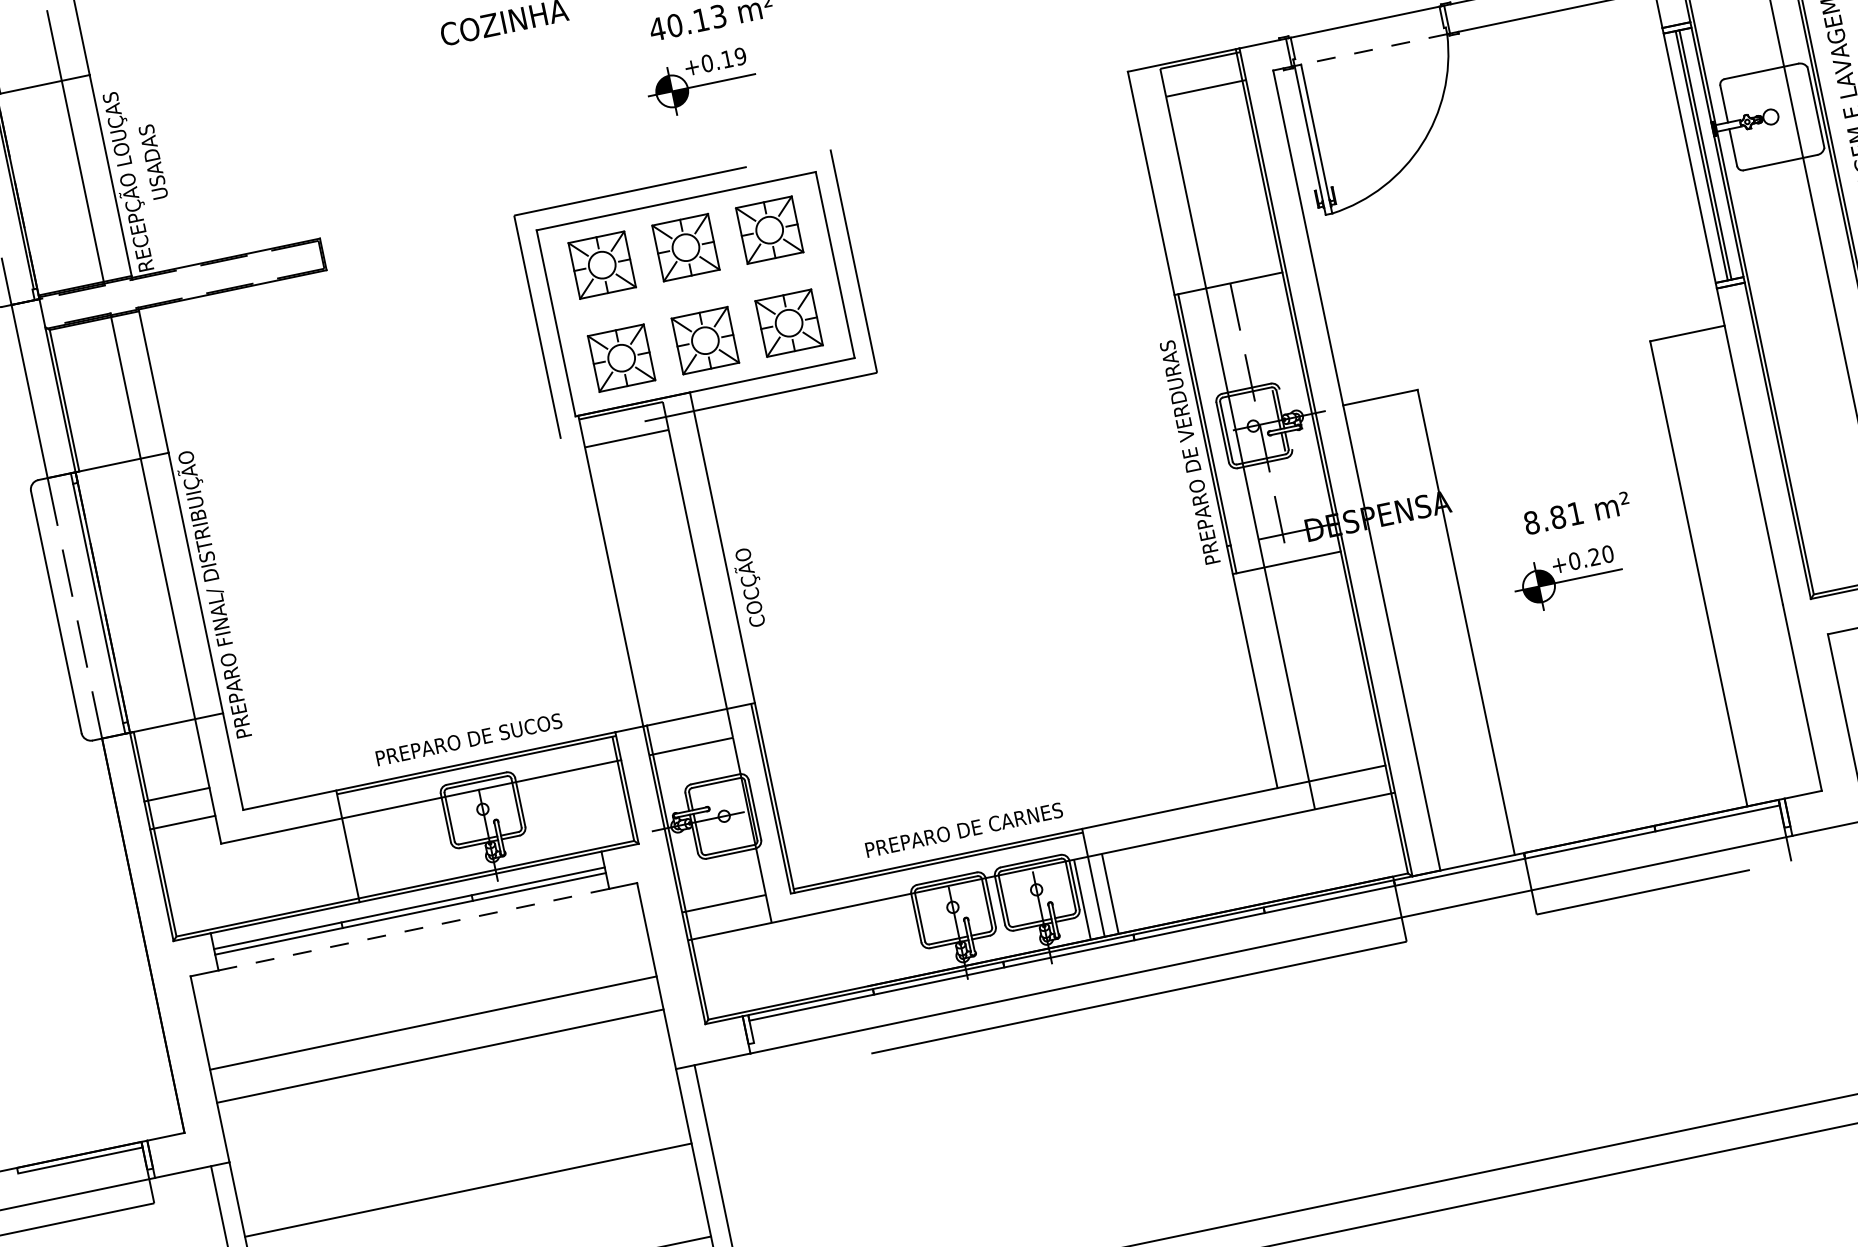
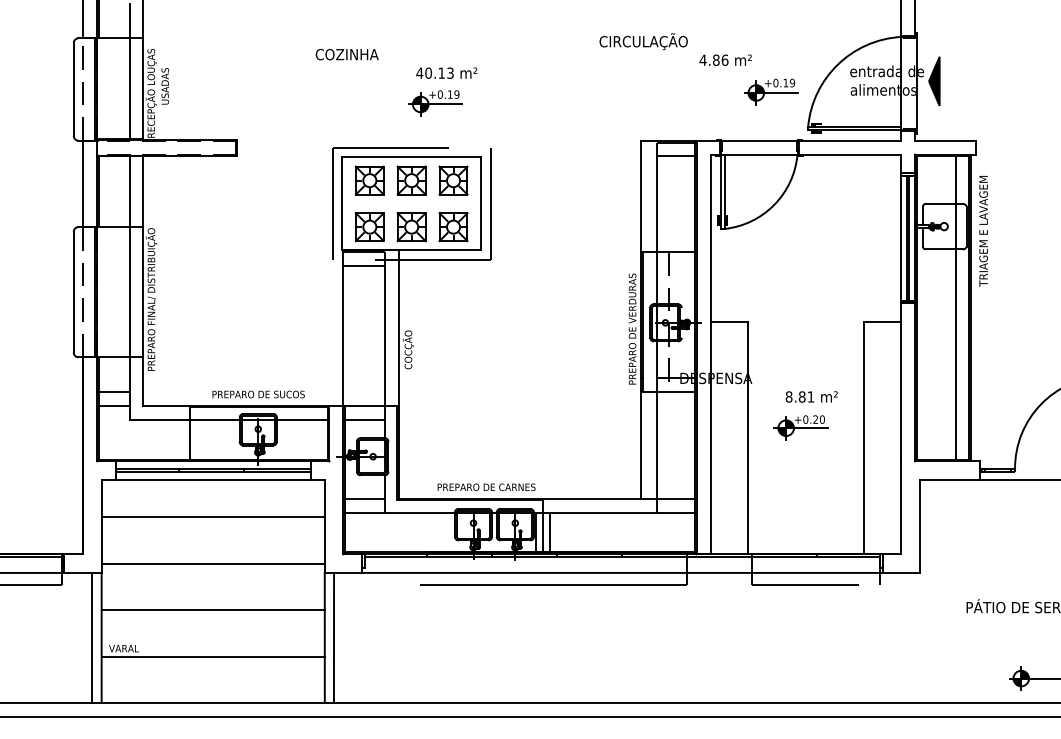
line: (1373, 49) -> (760, 154), dashed -> solid
line: (414, 928) -> (213, 479), dashed -> solid
line: (431, 1023) -> (212, 563), moved
line: (439, 1057) -> (212, 517), moved

